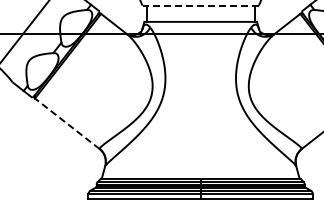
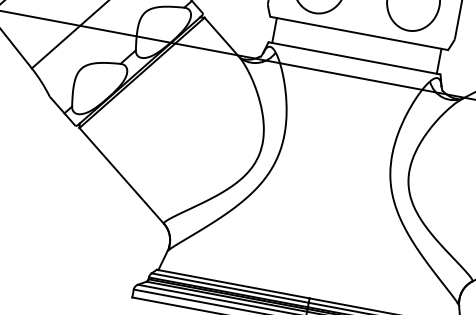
line: (200, 5) -> (358, 33), dashed -> solid
line: (66, 123) -> (120, 175), dashed -> solid

